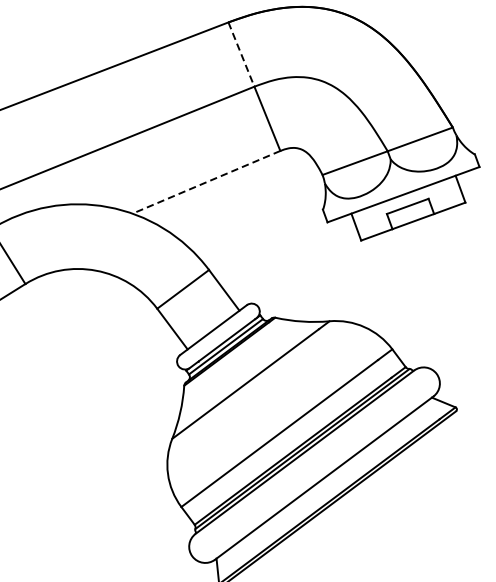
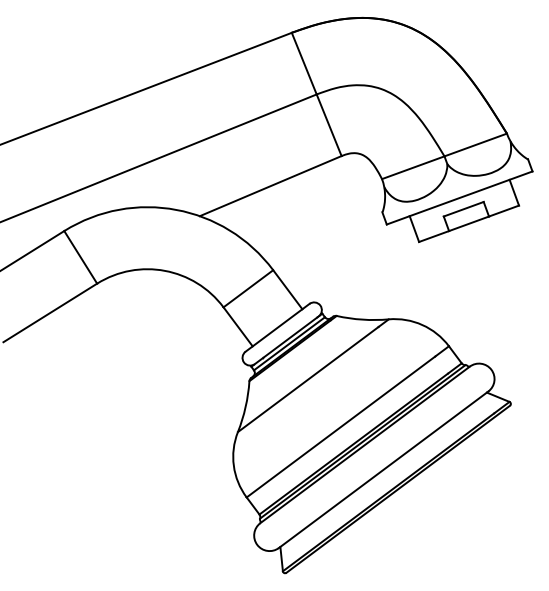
line: (241, 55) -> (304, 64), dashed -> solid
line: (206, 182) -> (270, 186), dashed -> solid

